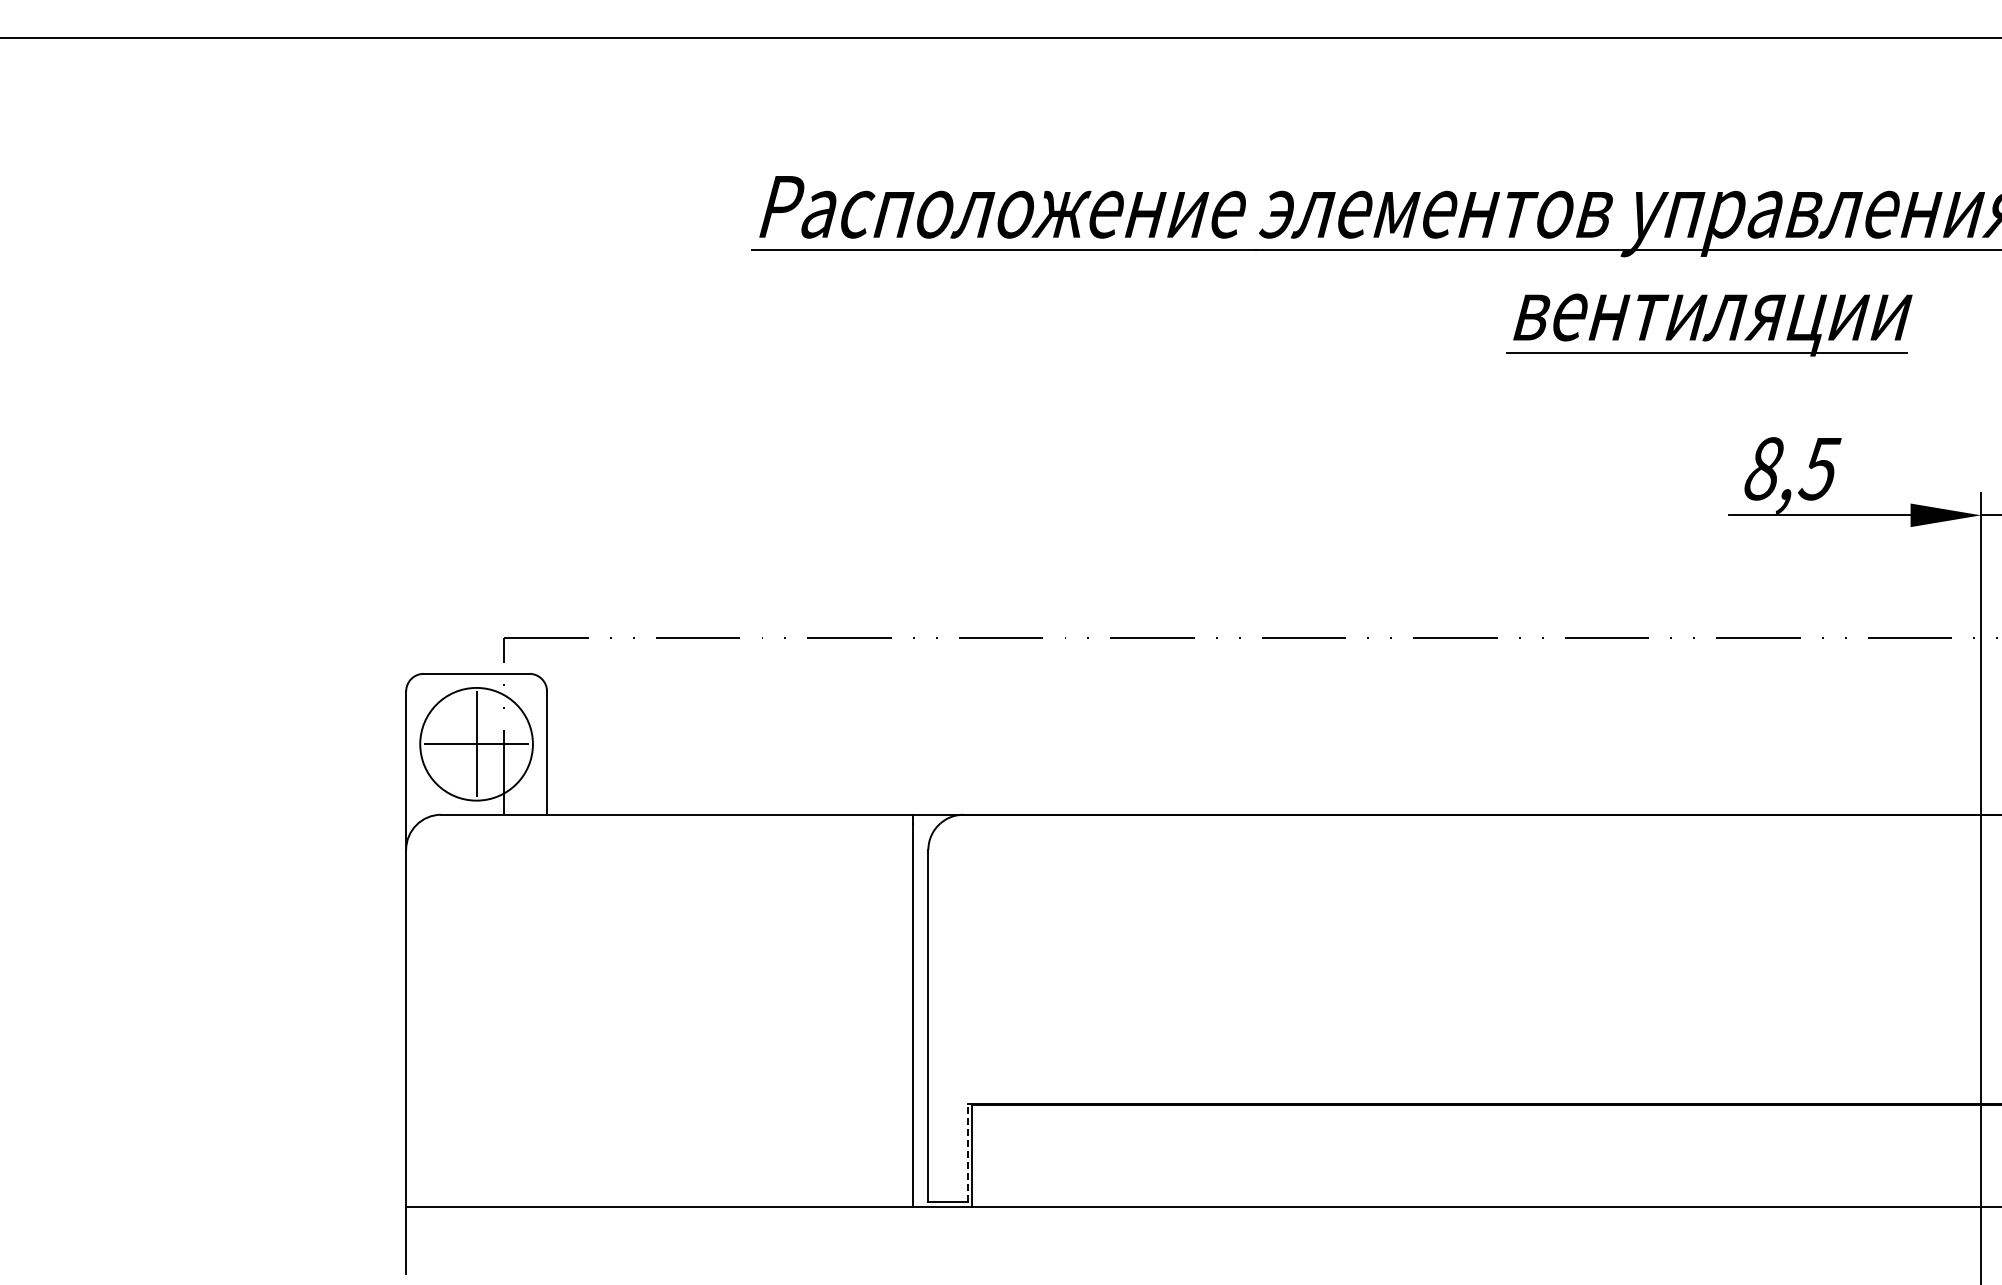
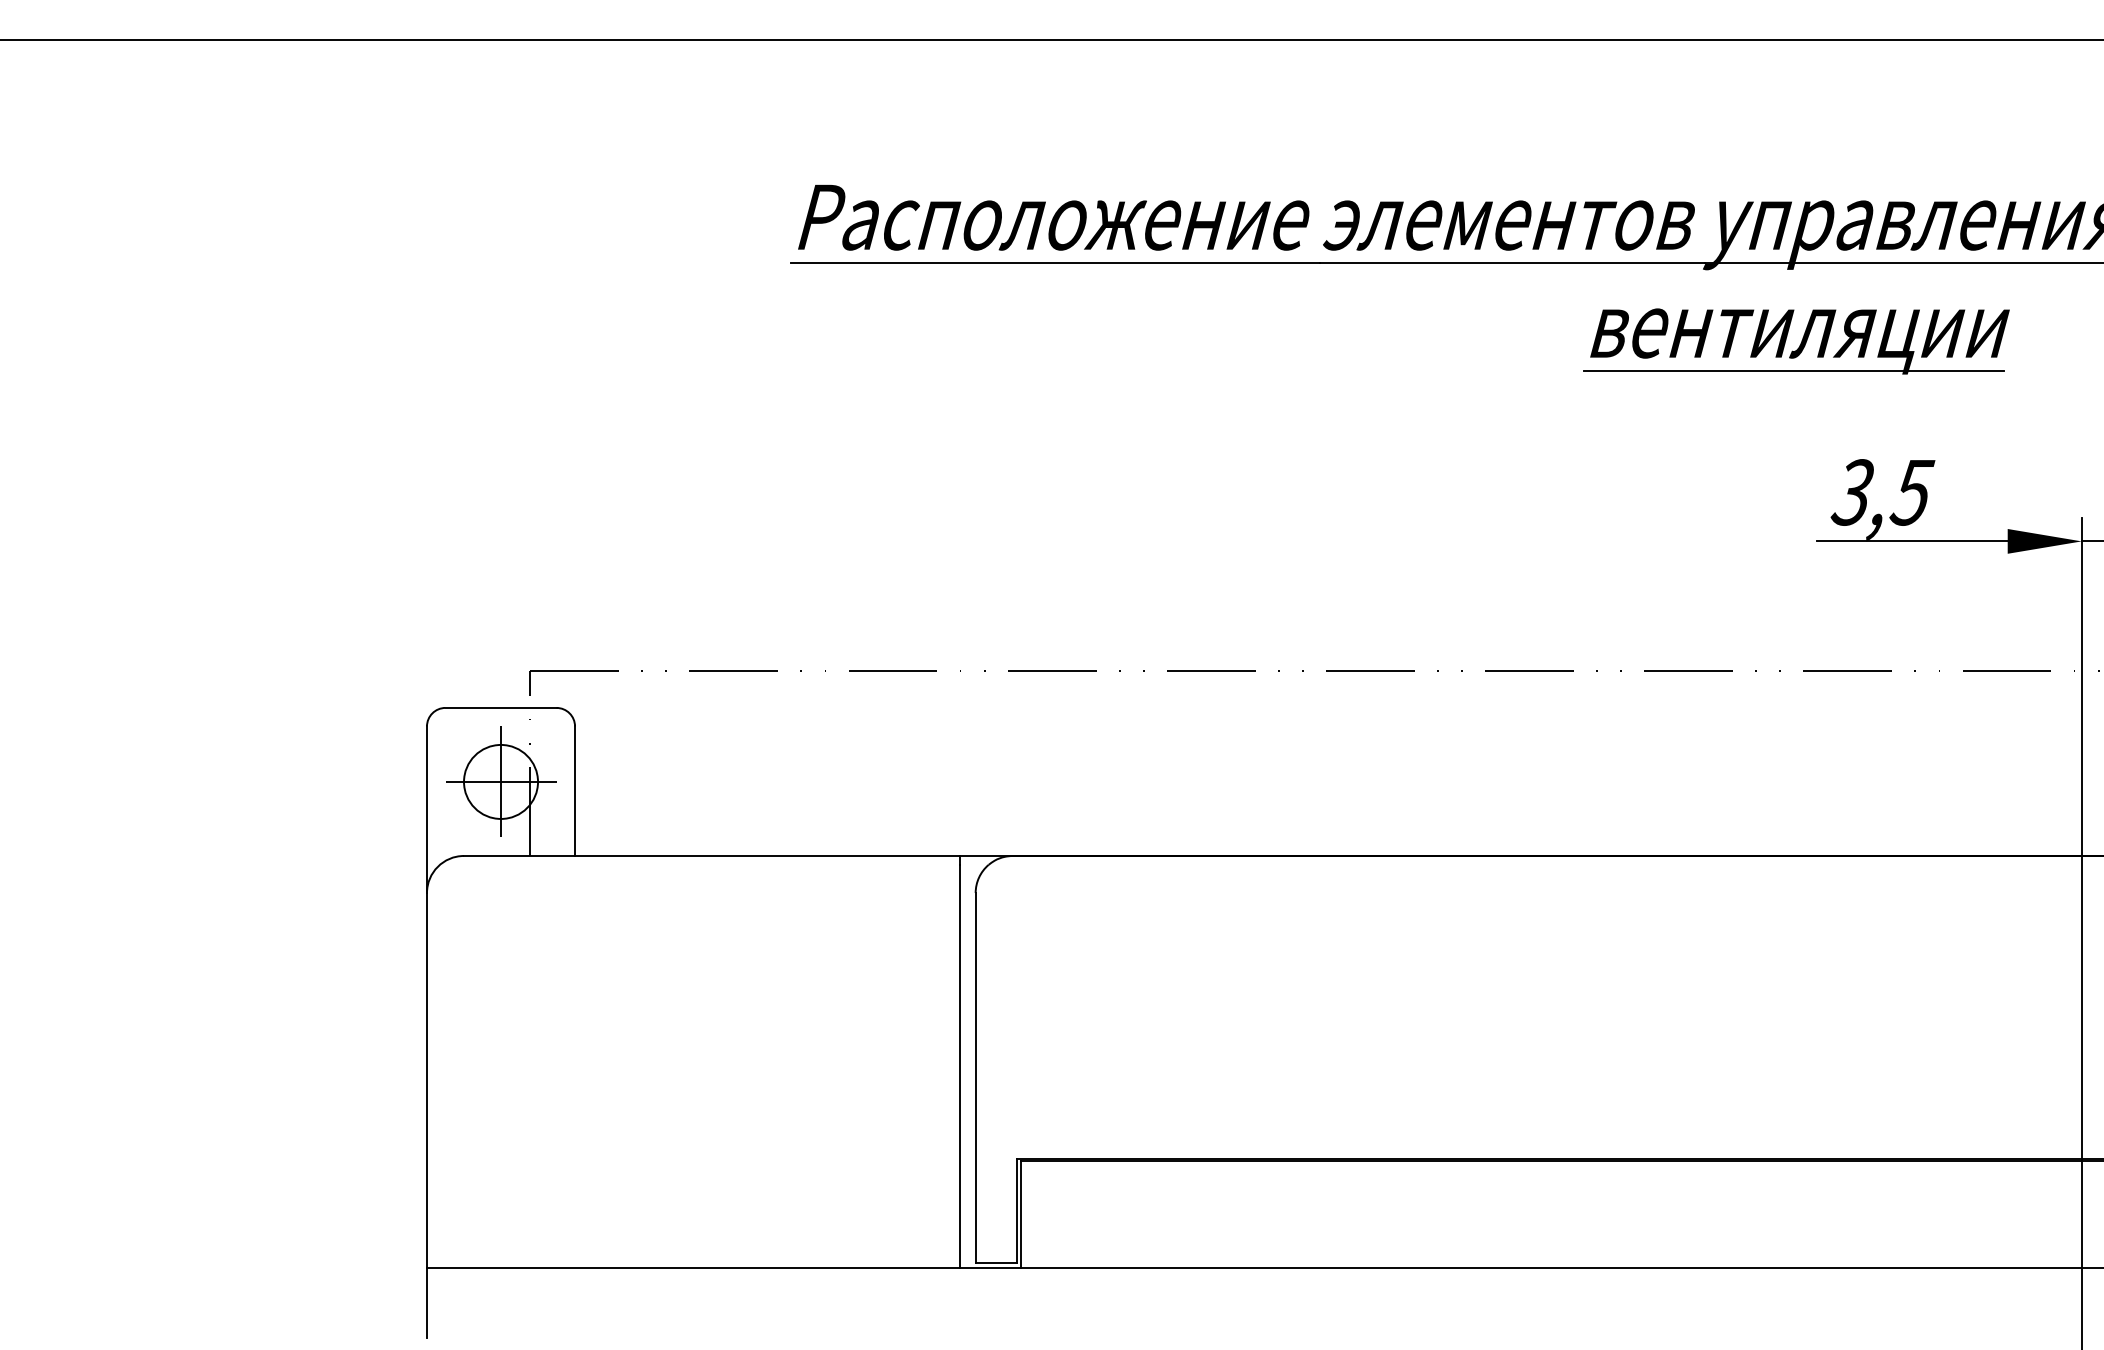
text: (1762, 468) -> (1852, 492), 8,5 -> 3,5
circle: (476, 744) -> (500, 782), size x0.62
line: (967, 1152) -> (1016, 1210), dashed -> solid

